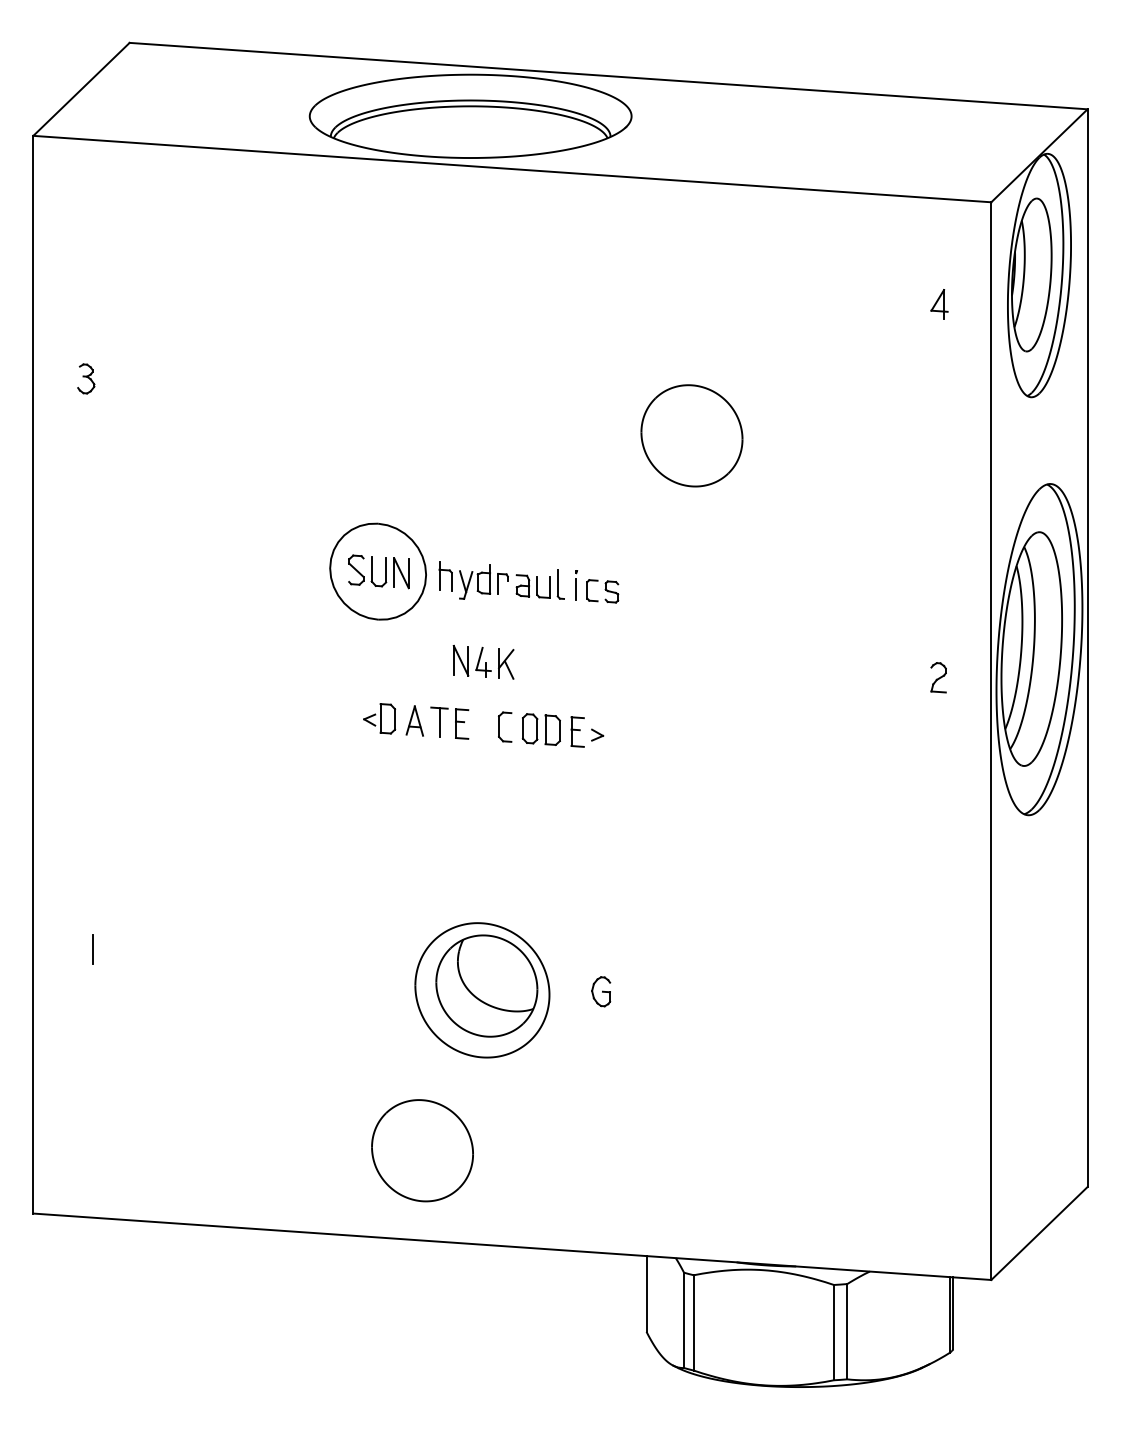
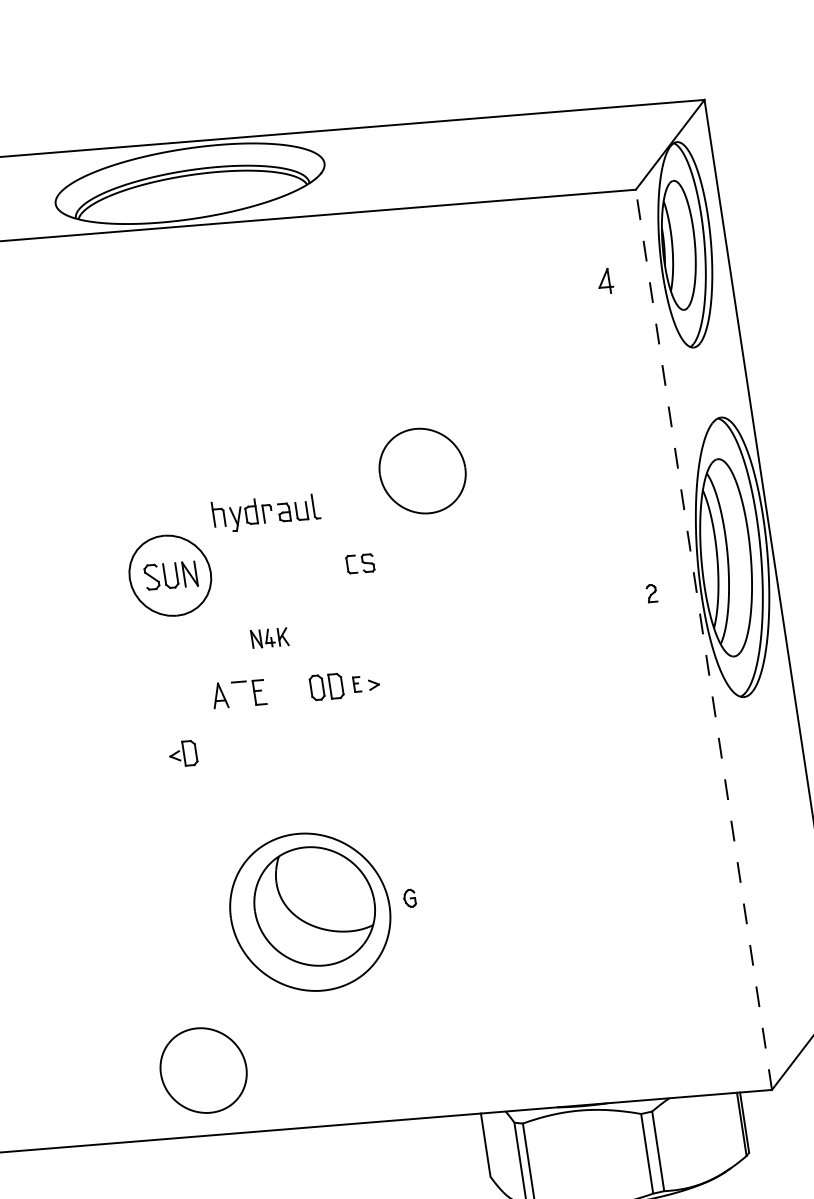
part: (691, 435) -> (422, 470), moved
part: (501, 580) -> (265, 510), moved
part: (576, 585) -> (337, 562), removed
part: (483, 661) -> (269, 637), size x0.7
part: (938, 677) -> (651, 593), size x0.7
part: (379, 718) -> (183, 753), moved
line: (439, 722) -> (240, 693), removed
part: (505, 726) -> (296, 688), removed
part: (577, 731) -> (357, 684), size x0.6
line: (991, 741) -> (704, 640), solid -> dashed
part: (482, 990) -> (310, 912), size x1.4
part: (601, 991) -> (409, 898), size x0.7
part: (422, 1150) -> (203, 1070), moved

